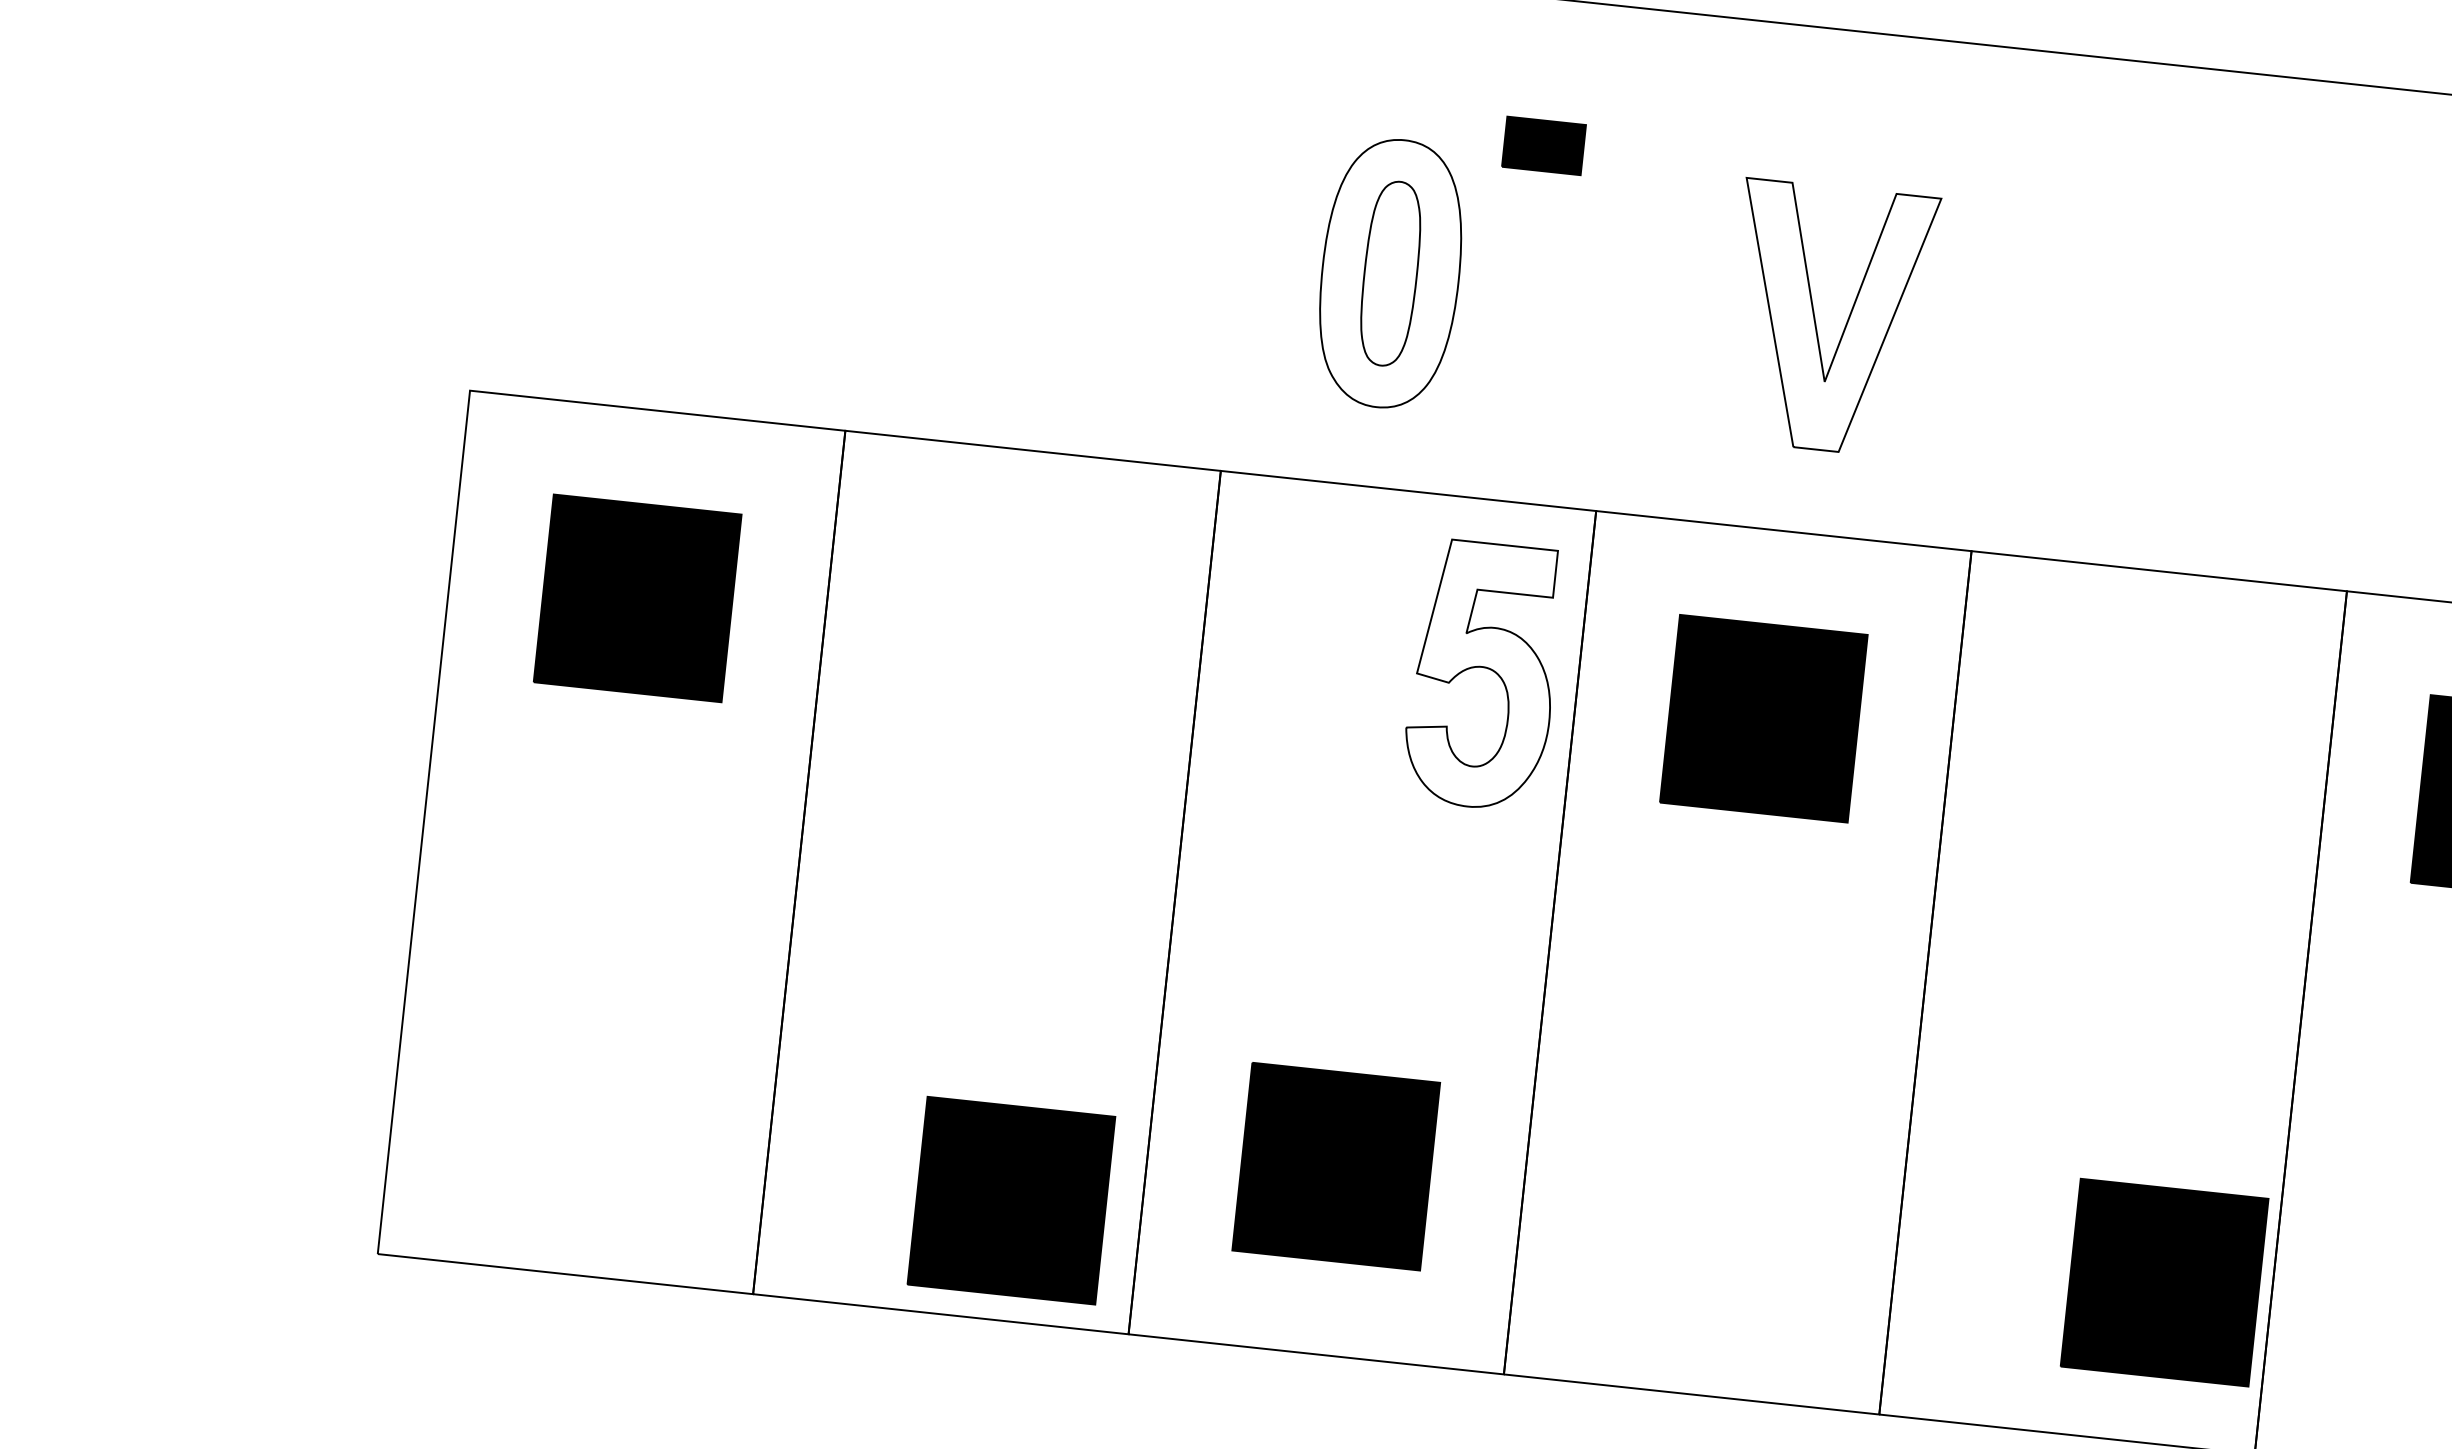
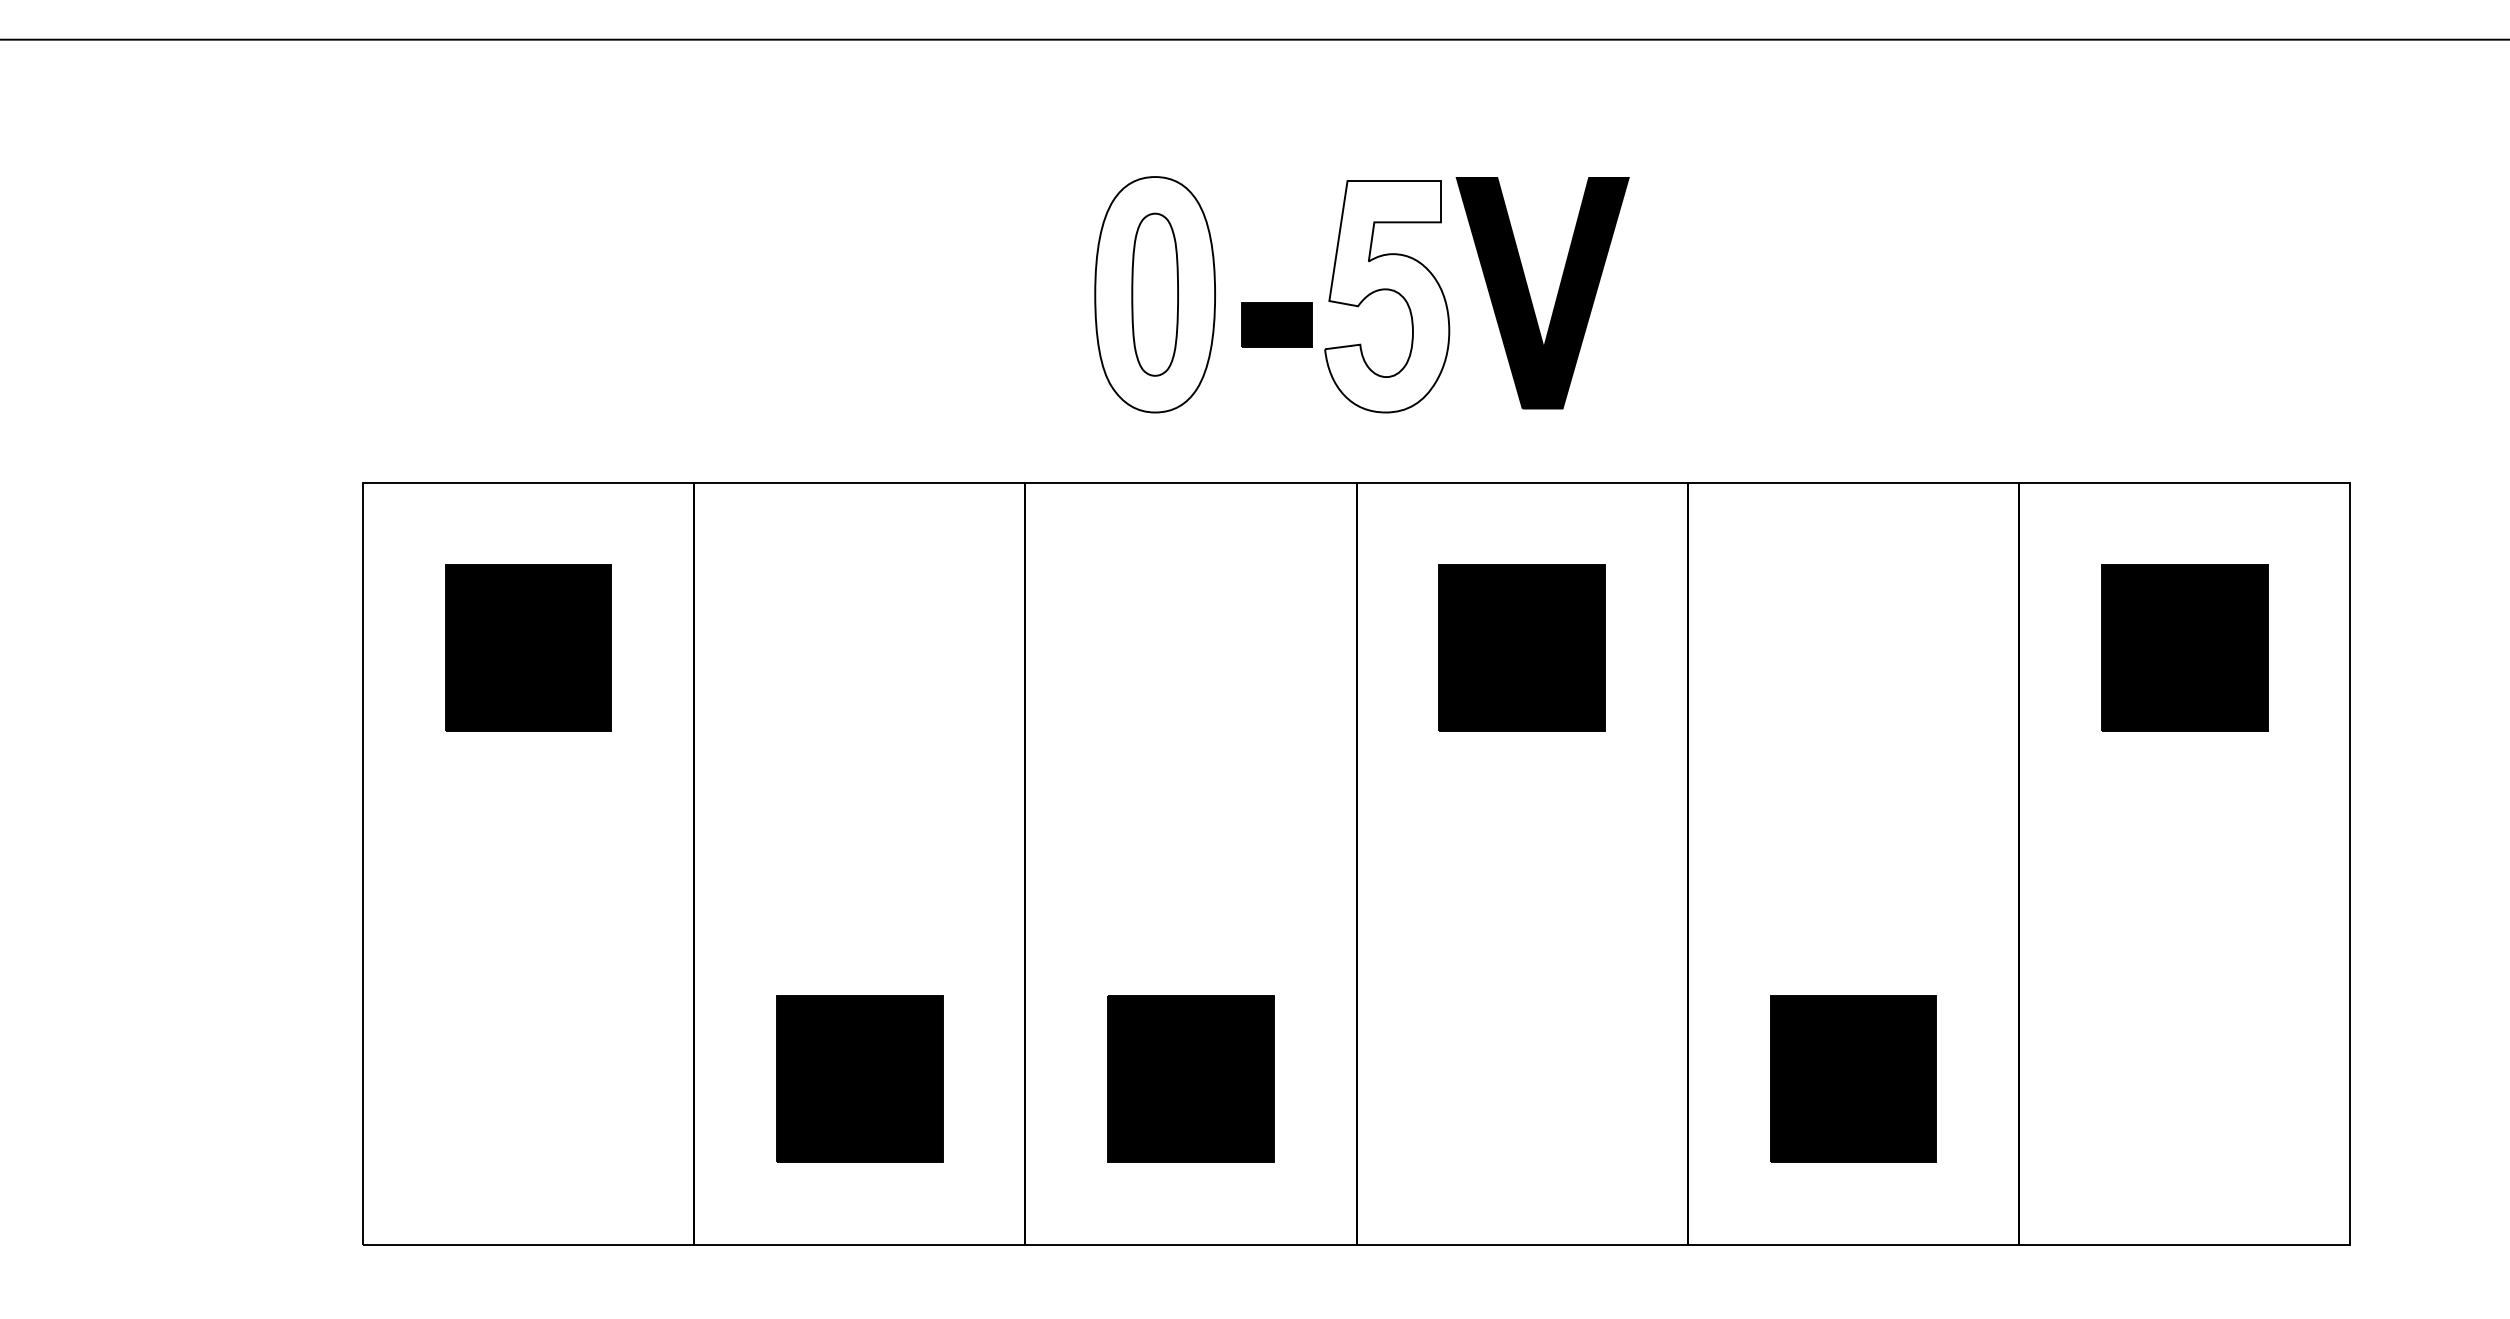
part: (1543, 145) -> (1276, 324), moved
fill: (1829, 318) -> (1542, 292), added
part: (1483, 675) -> (1387, 296), moved
part: (1011, 1200) -> (859, 1078), moved
part: (2164, 1282) -> (1853, 1078), moved

